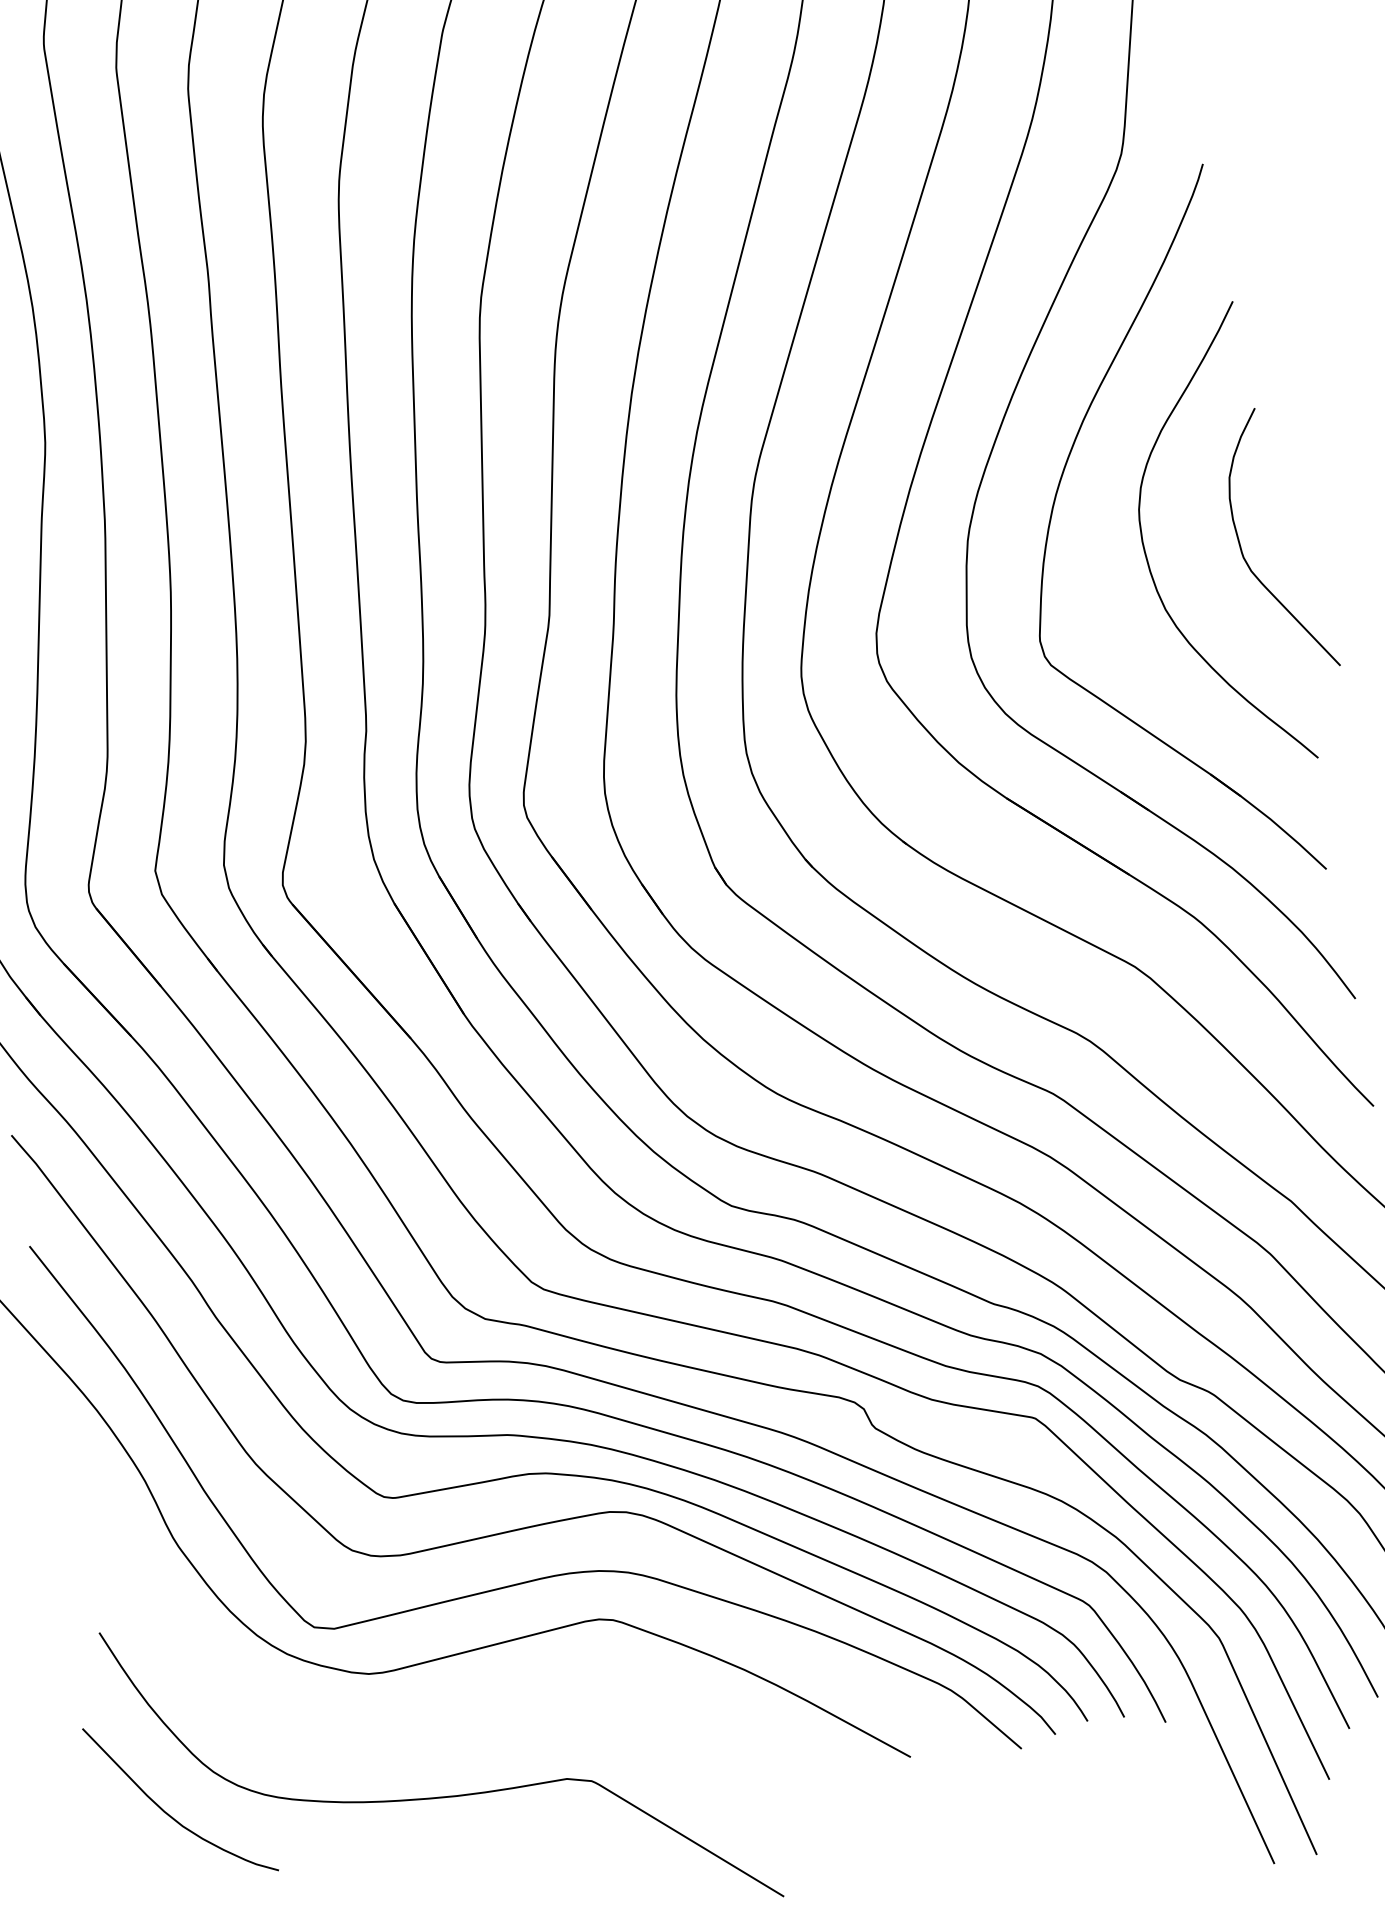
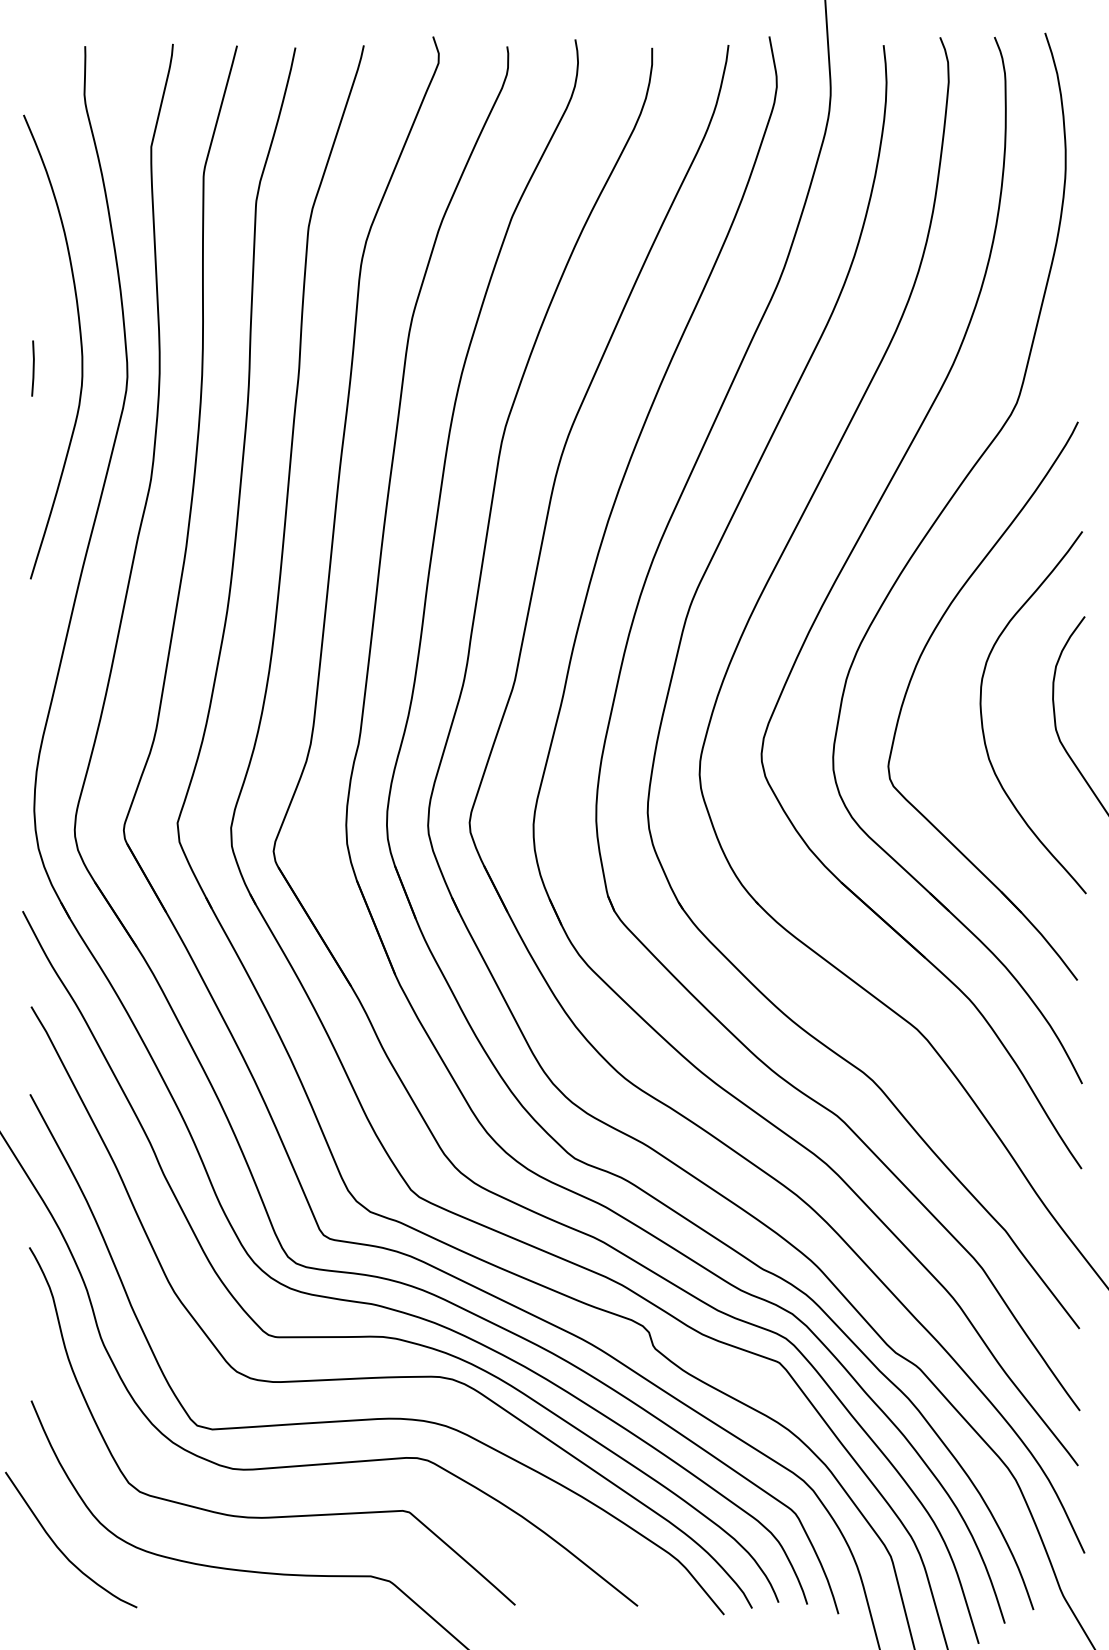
curve: (445, 1721) -> (285, 1515), added

